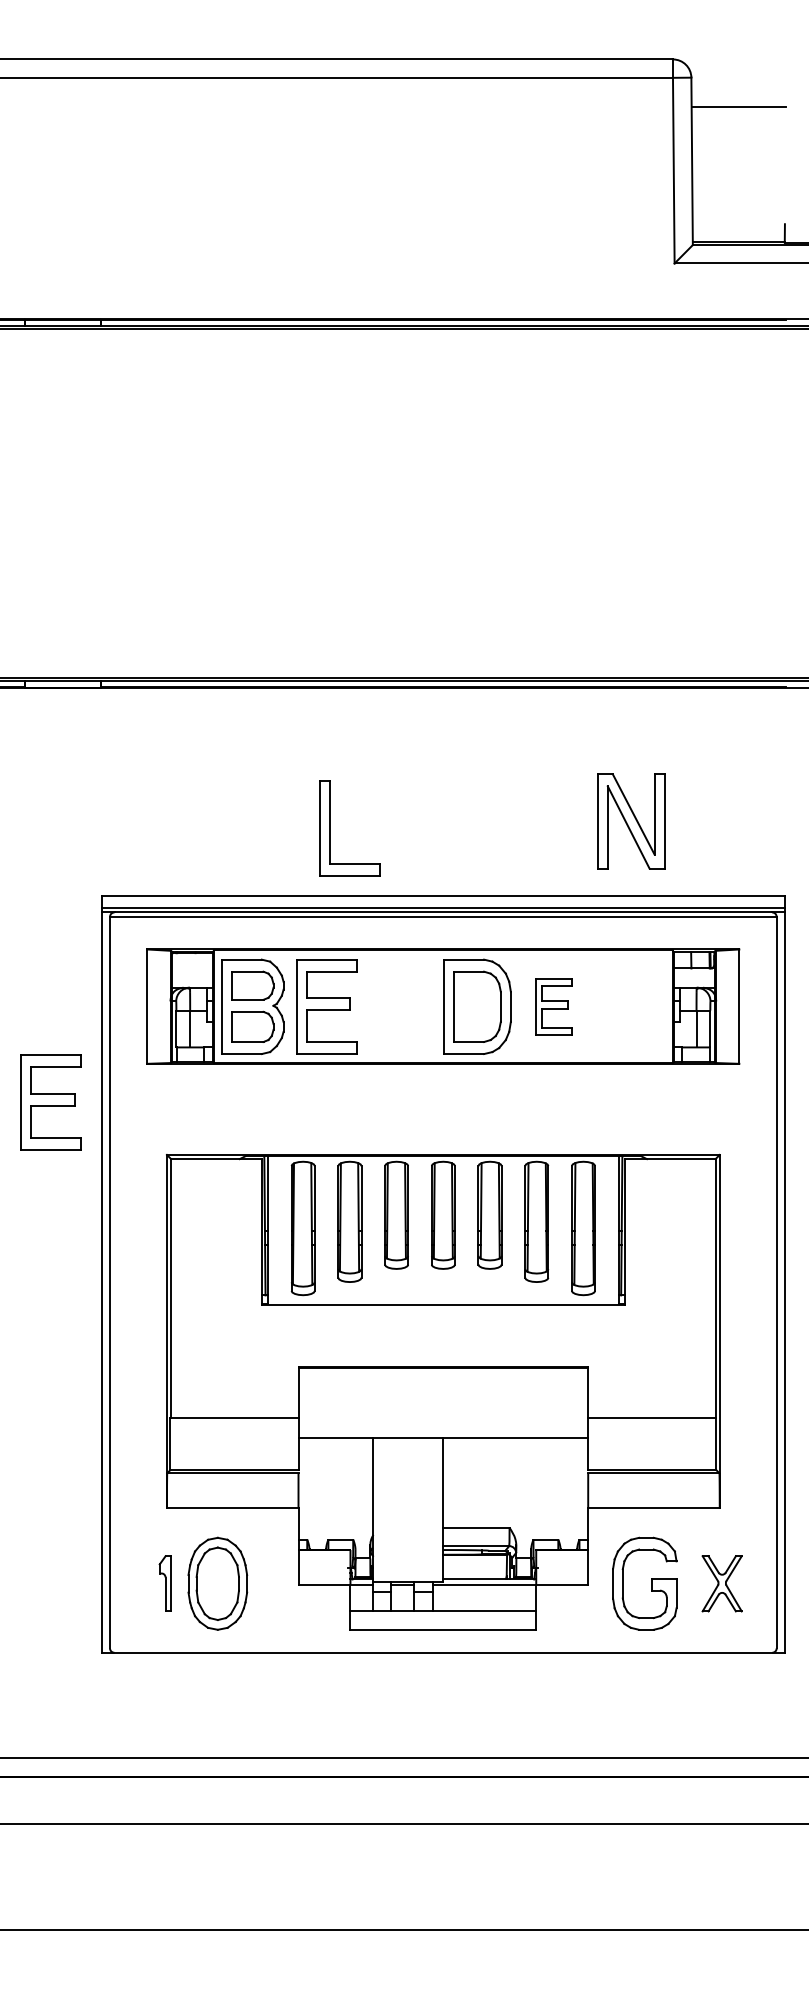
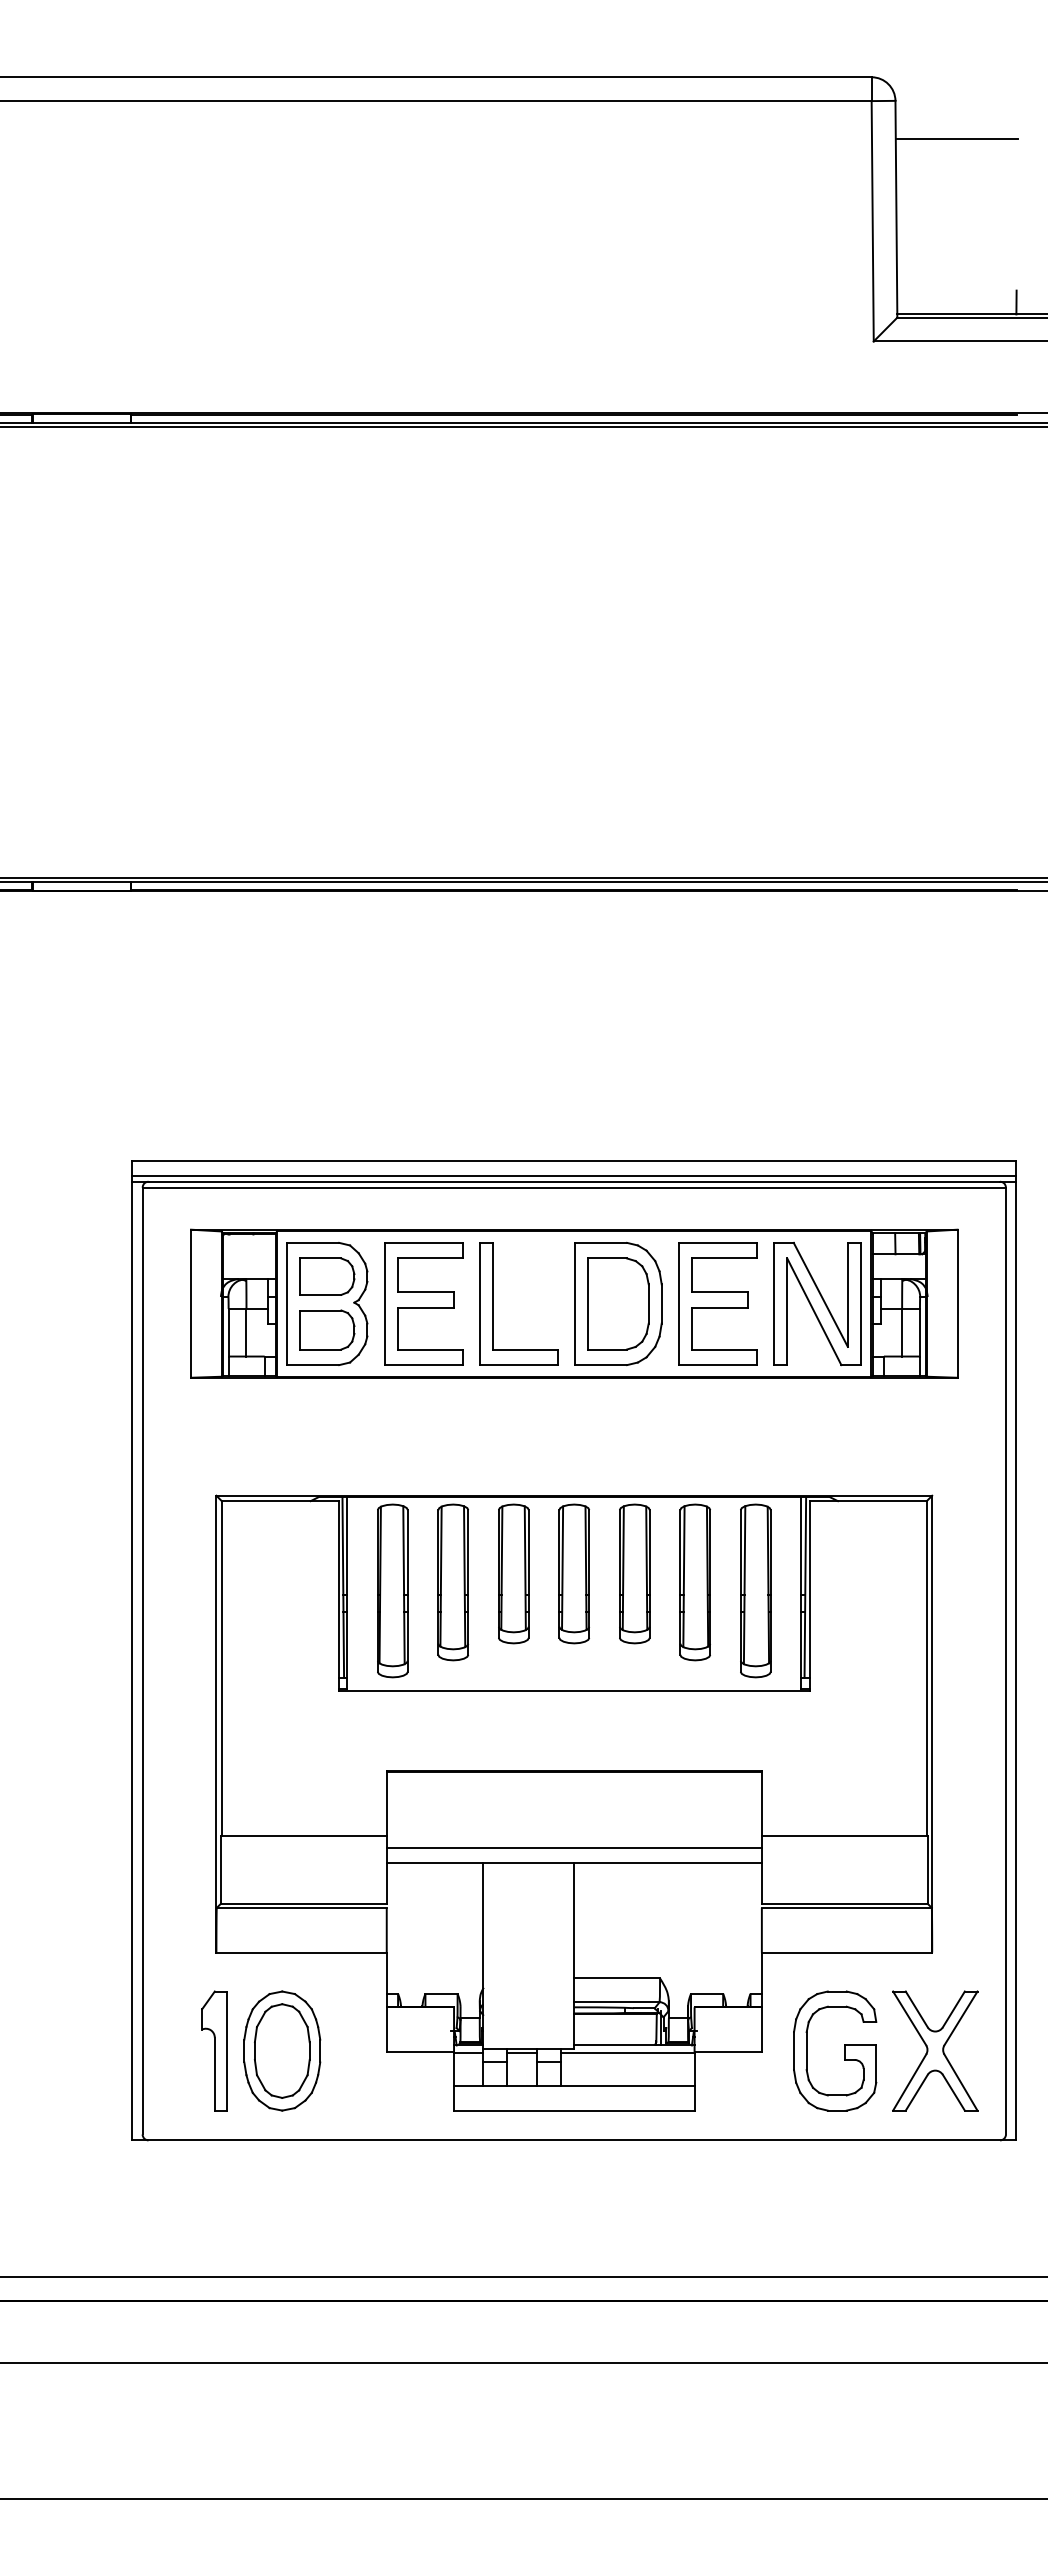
part: (631, 821) -> (817, 1304), moved
part: (329, 828) -> (493, 1303), moved
part: (553, 1006) -> (717, 1303), size x1.67
part: (51, 1102) -> (66, 1427), removed
line: (442, 1427) -> (573, 1848), added
part: (165, 1583) -> (214, 2050), size x1.67
part: (722, 1583) -> (935, 2050), size x1.67

